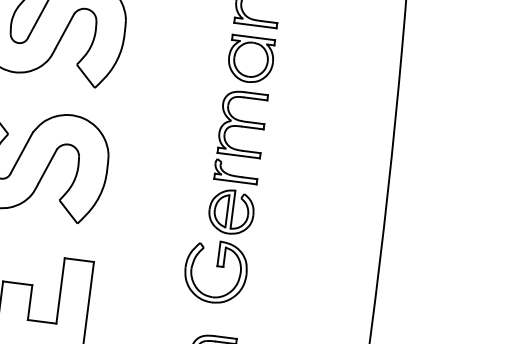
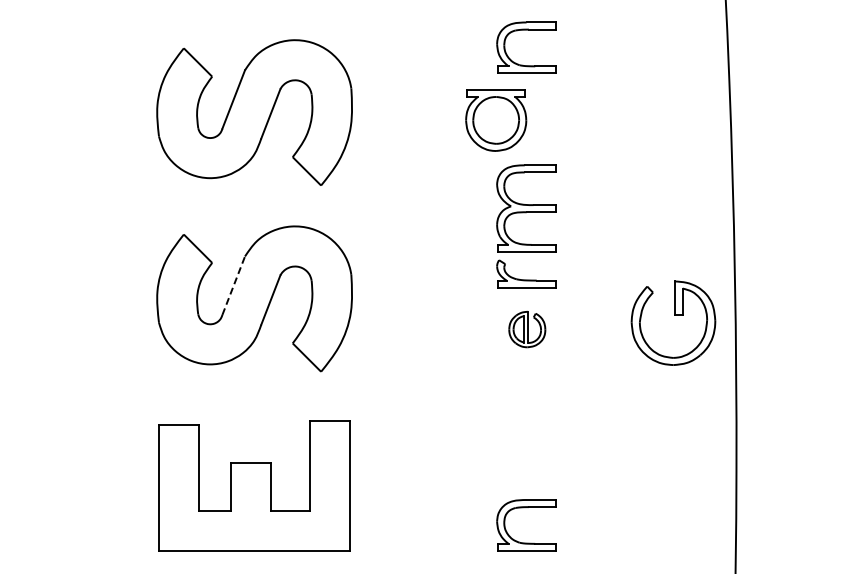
part: (251, 59) -> (496, 120), moved
line: (21, 152) -> (233, 285), solid -> dashed
part: (231, 212) -> (527, 329), size x0.6
part: (217, 266) -> (674, 315), moved

